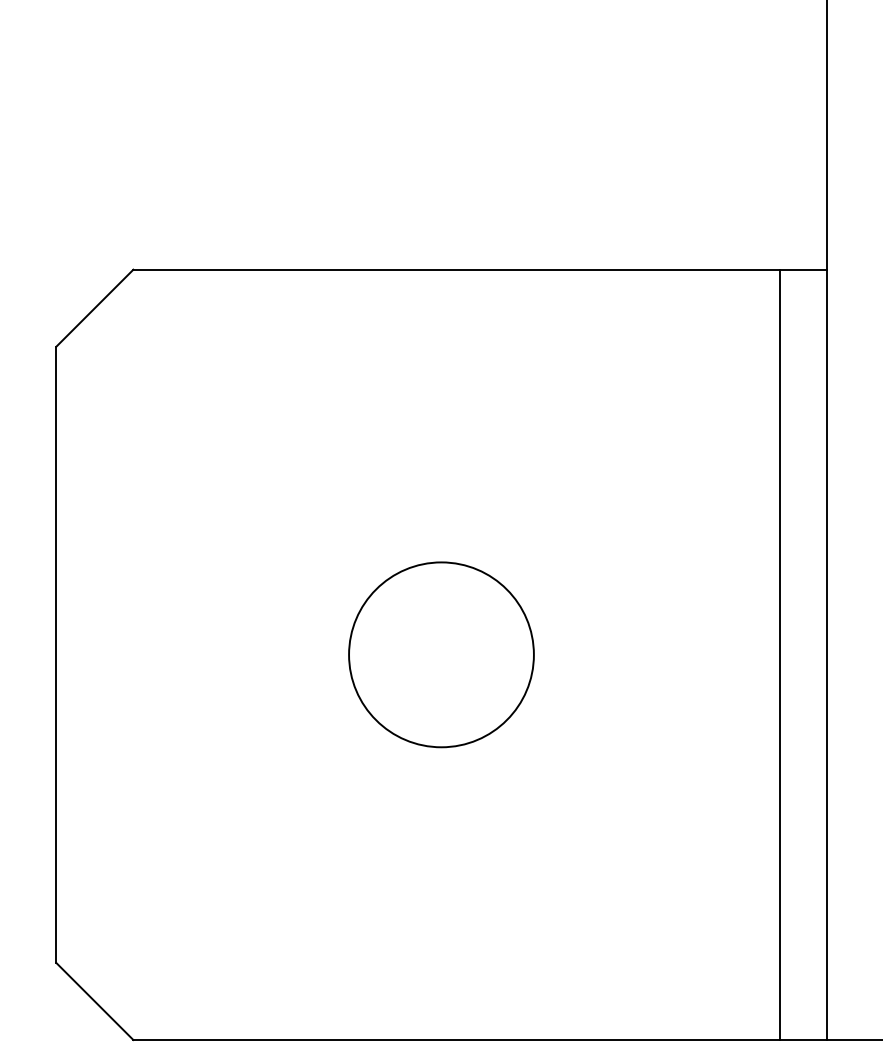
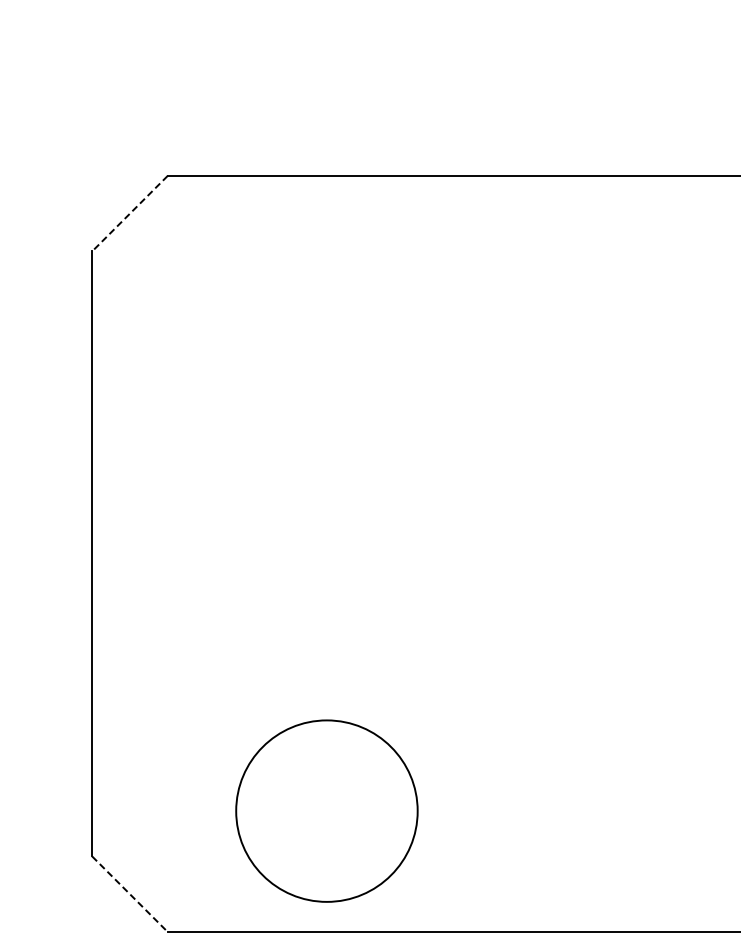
line: (94, 308) -> (129, 213), solid -> dashed
circle: (441, 654) -> (326, 810), moved
line: (95, 1001) -> (130, 894), solid -> dashed

